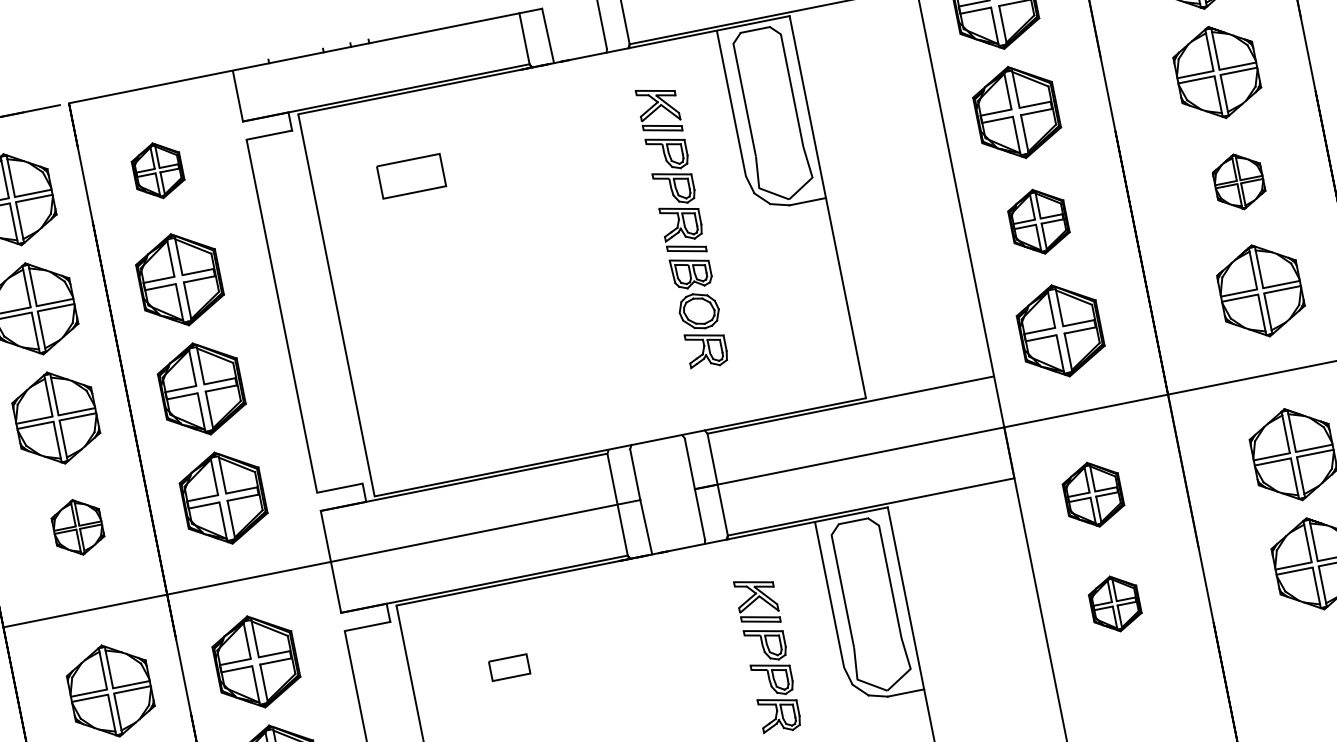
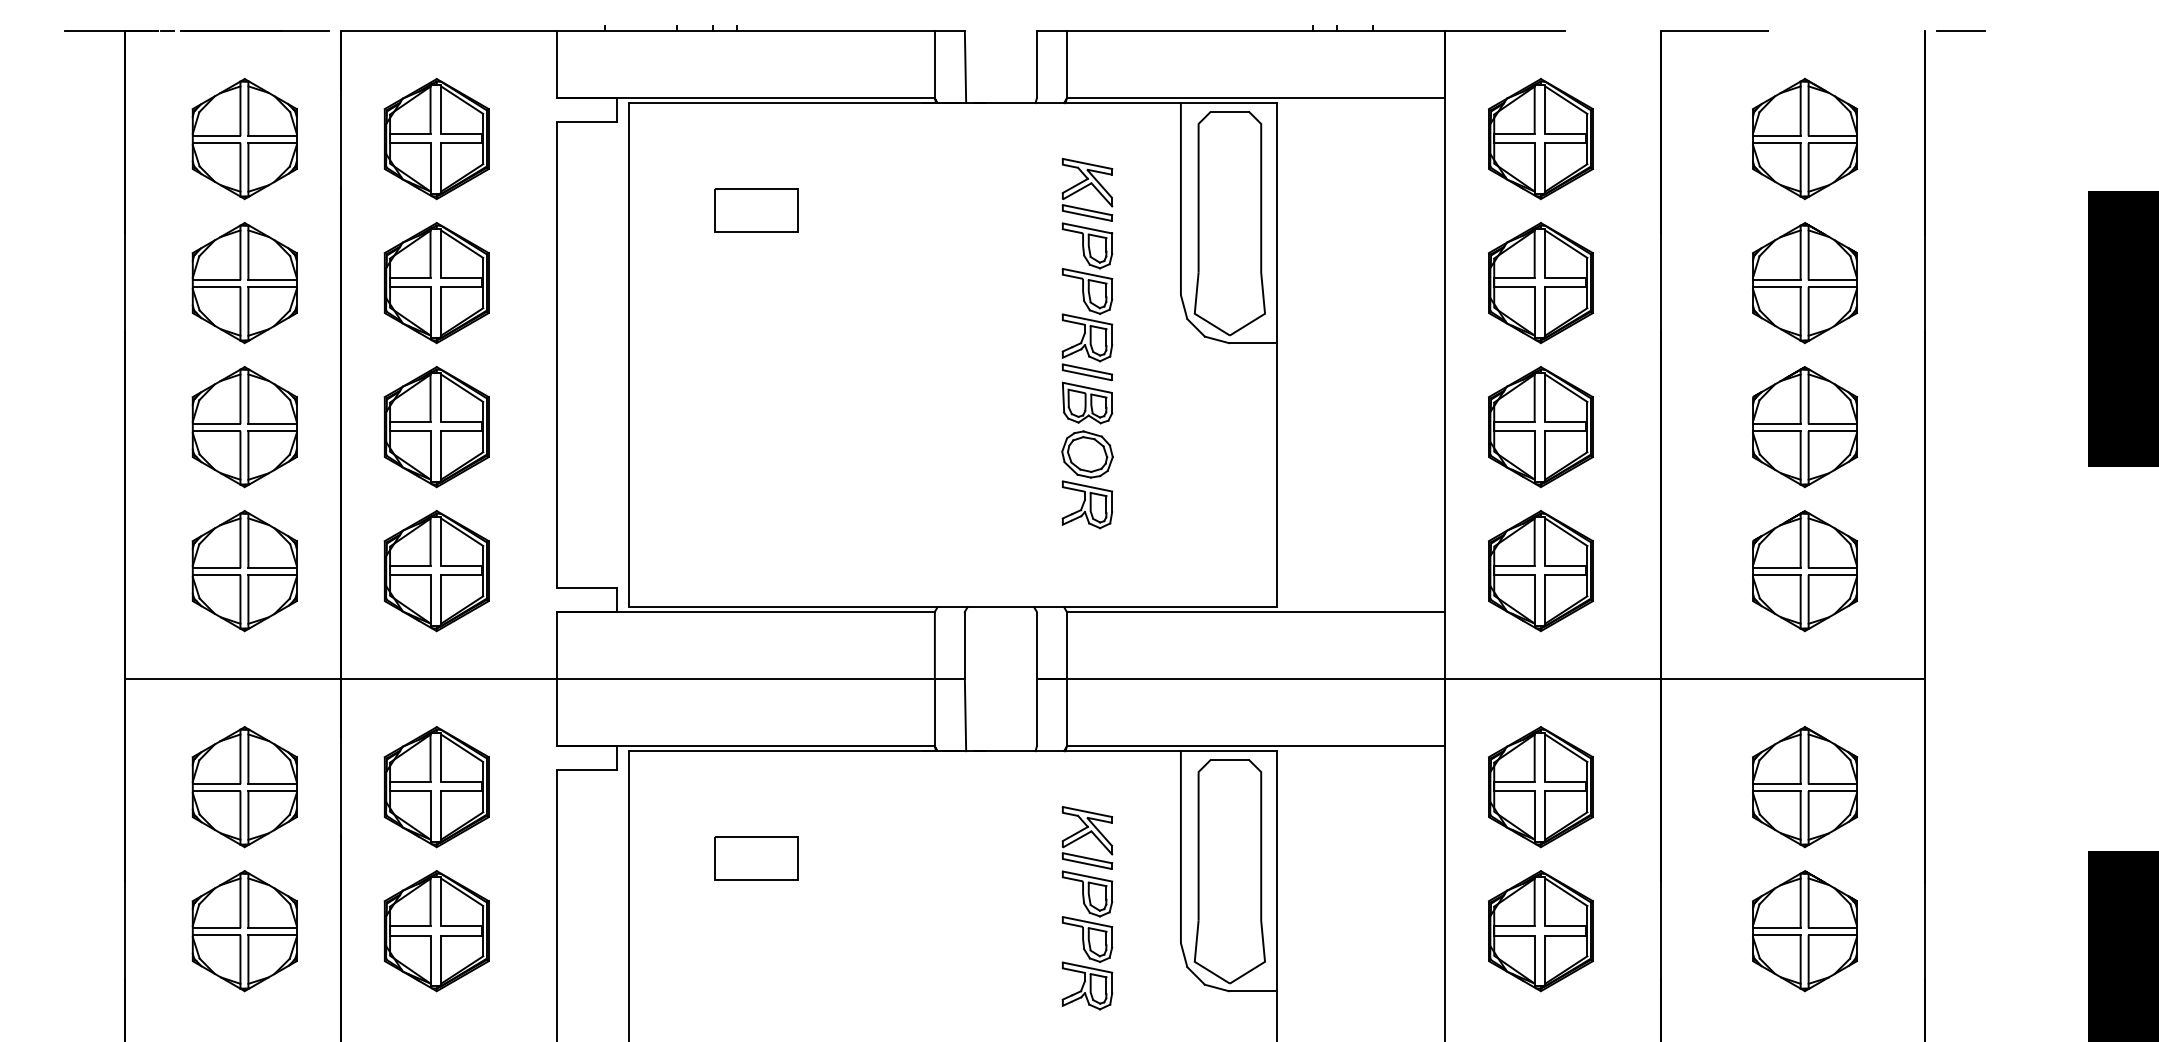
part: (158, 171) -> (436, 139), size x1.67
part: (1238, 182) -> (1804, 427), size x1.67
part: (1038, 222) -> (1540, 427), size x1.43
part: (1093, 495) -> (1540, 787), size x1.43
part: (77, 527) -> (244, 571), size x1.67
part: (1114, 604) -> (1540, 931), size x1.67
part: (509, 667) -> (756, 858), size x1.67

